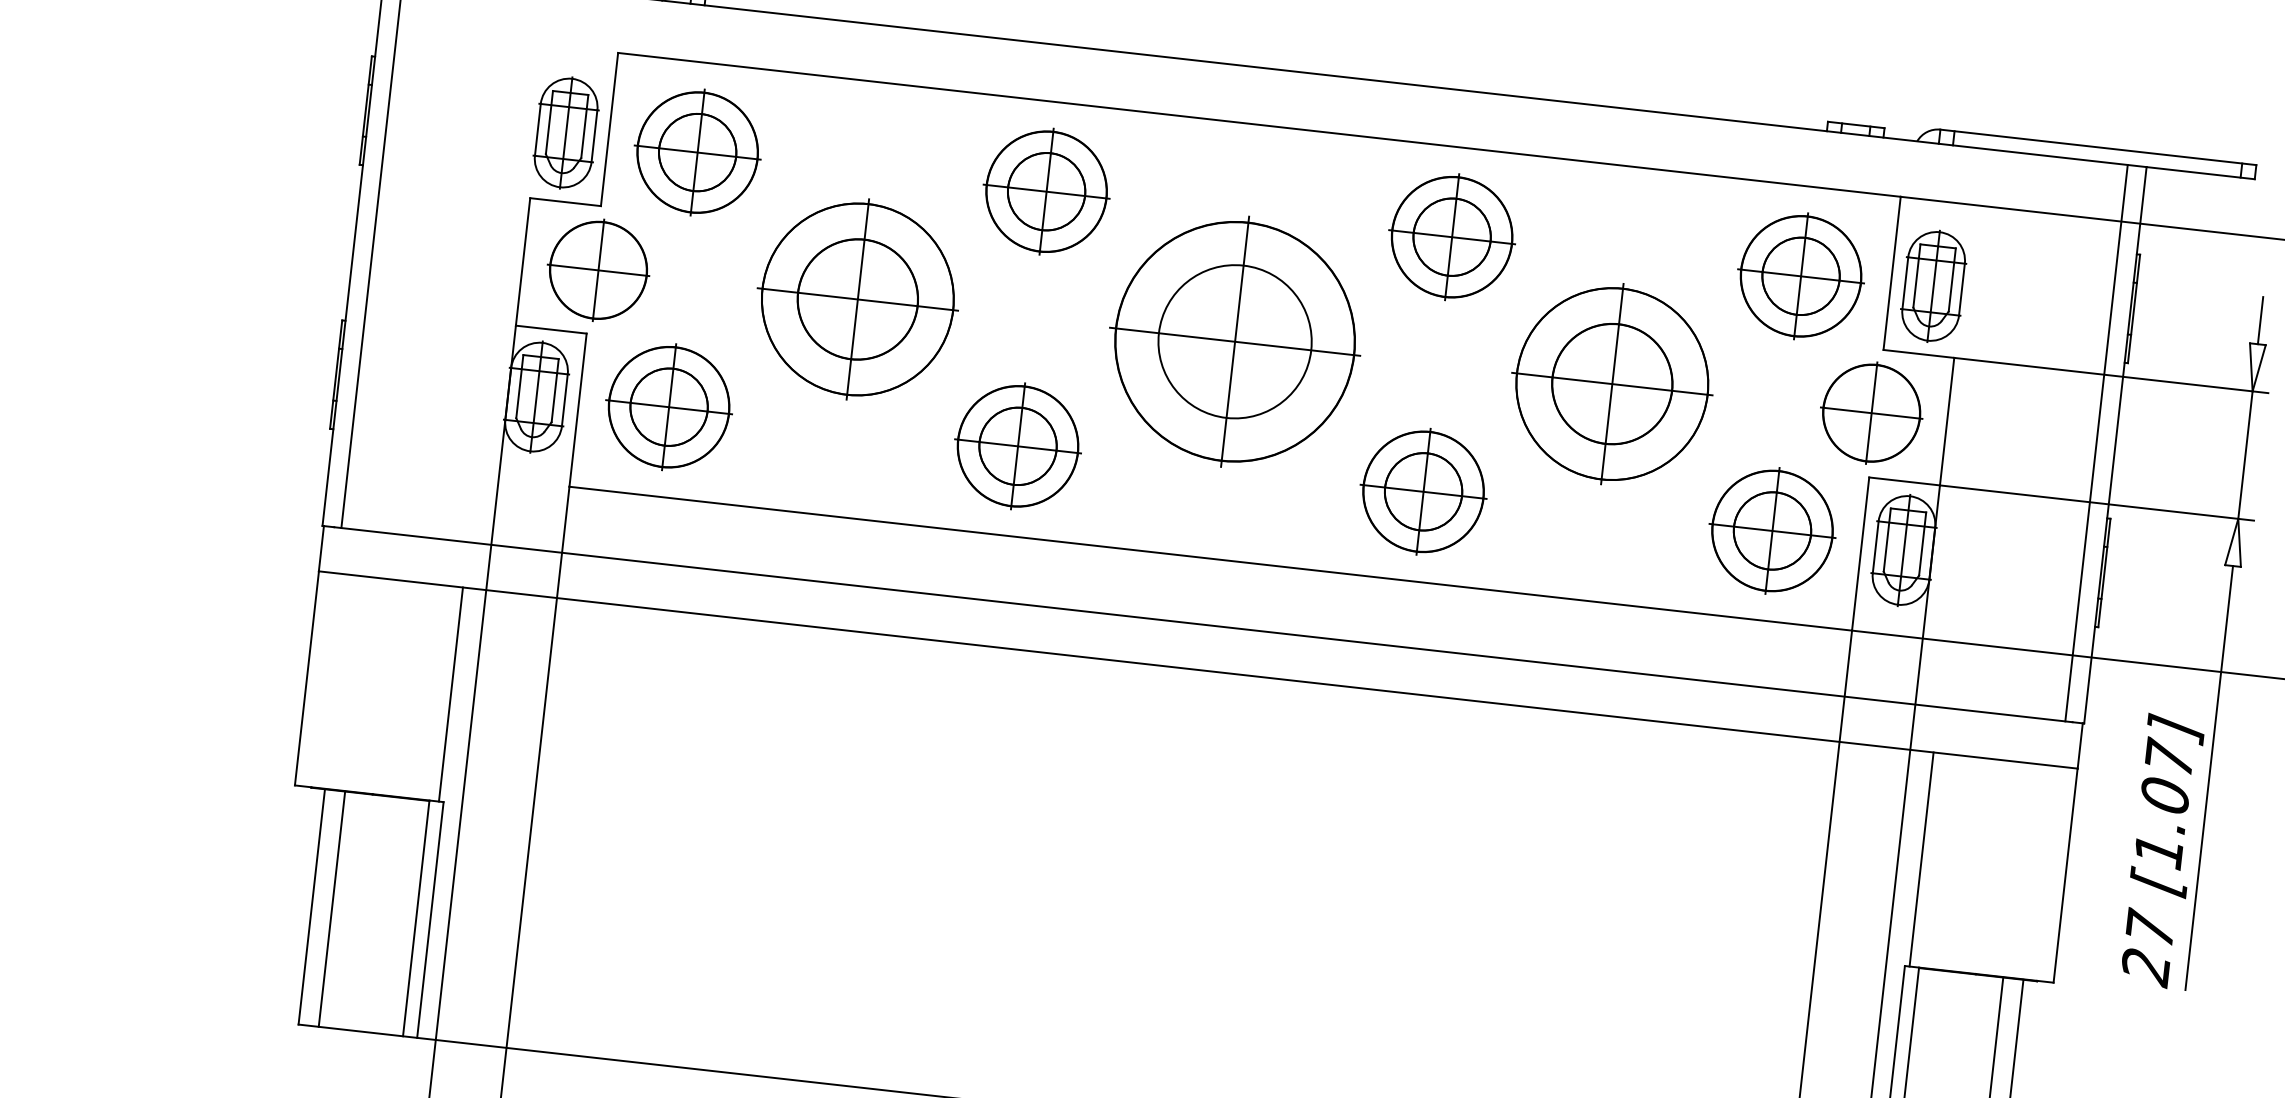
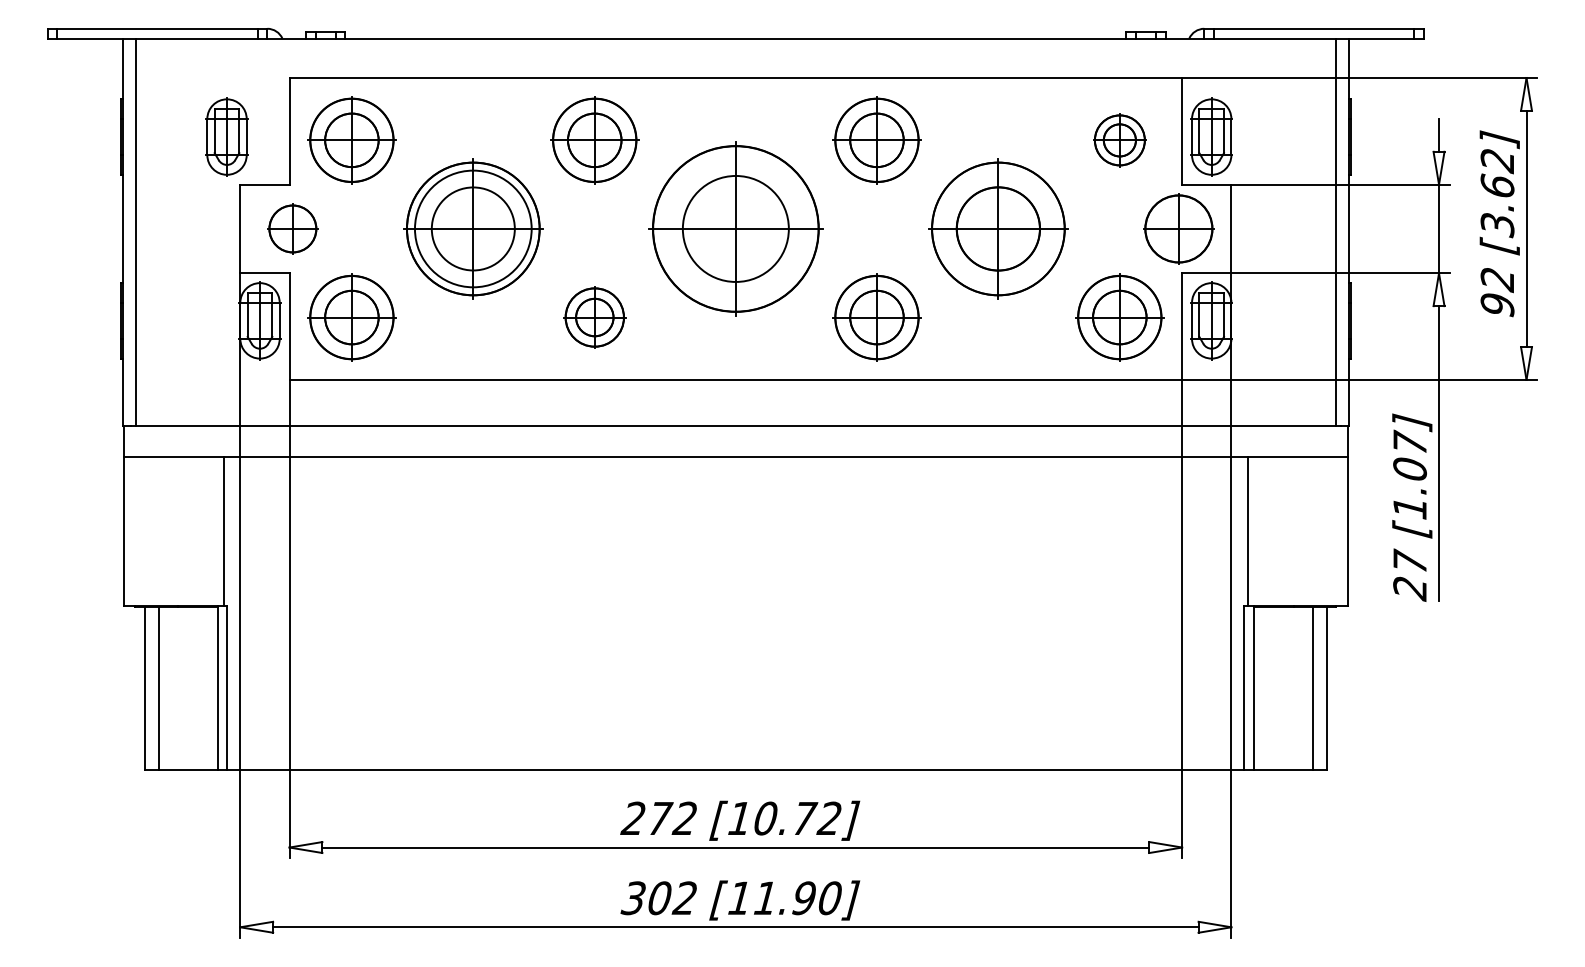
part: (565, 132) -> (226, 136), moved
part: (598, 269) -> (292, 228), size x0.7
part: (1800, 276) -> (1119, 140), size x0.6
circle: (858, 298) -> (473, 228), size x1.4
part: (1017, 446) -> (594, 317), size x0.7

